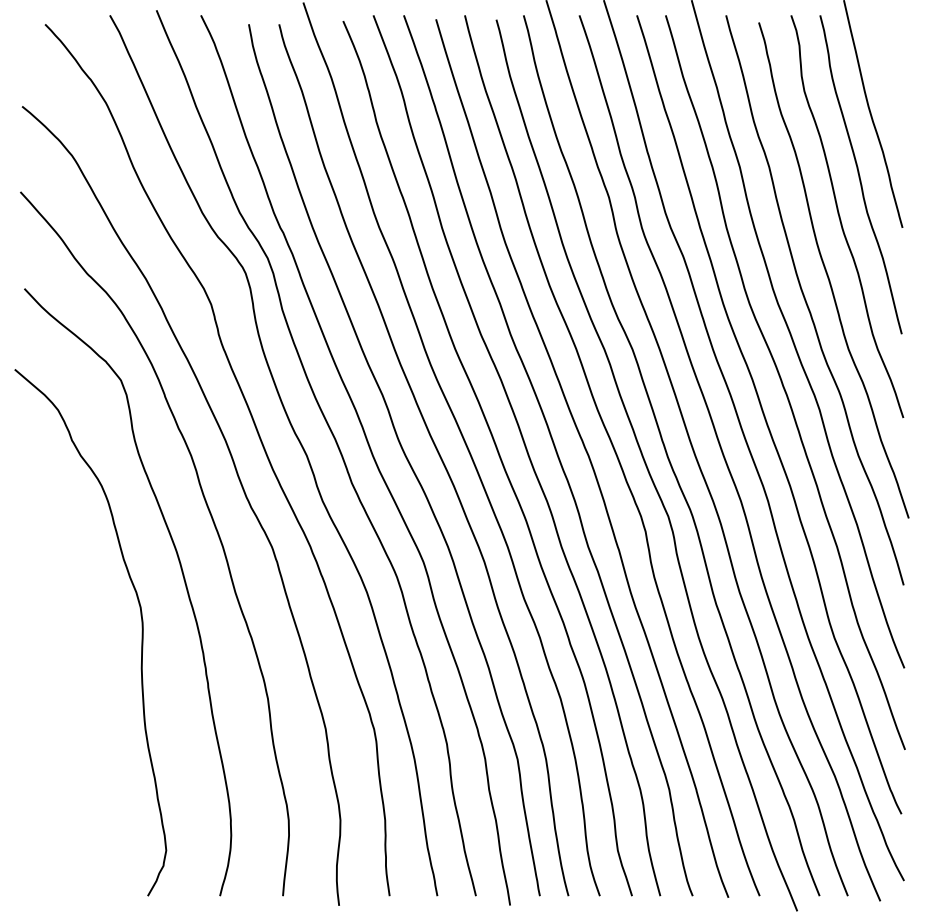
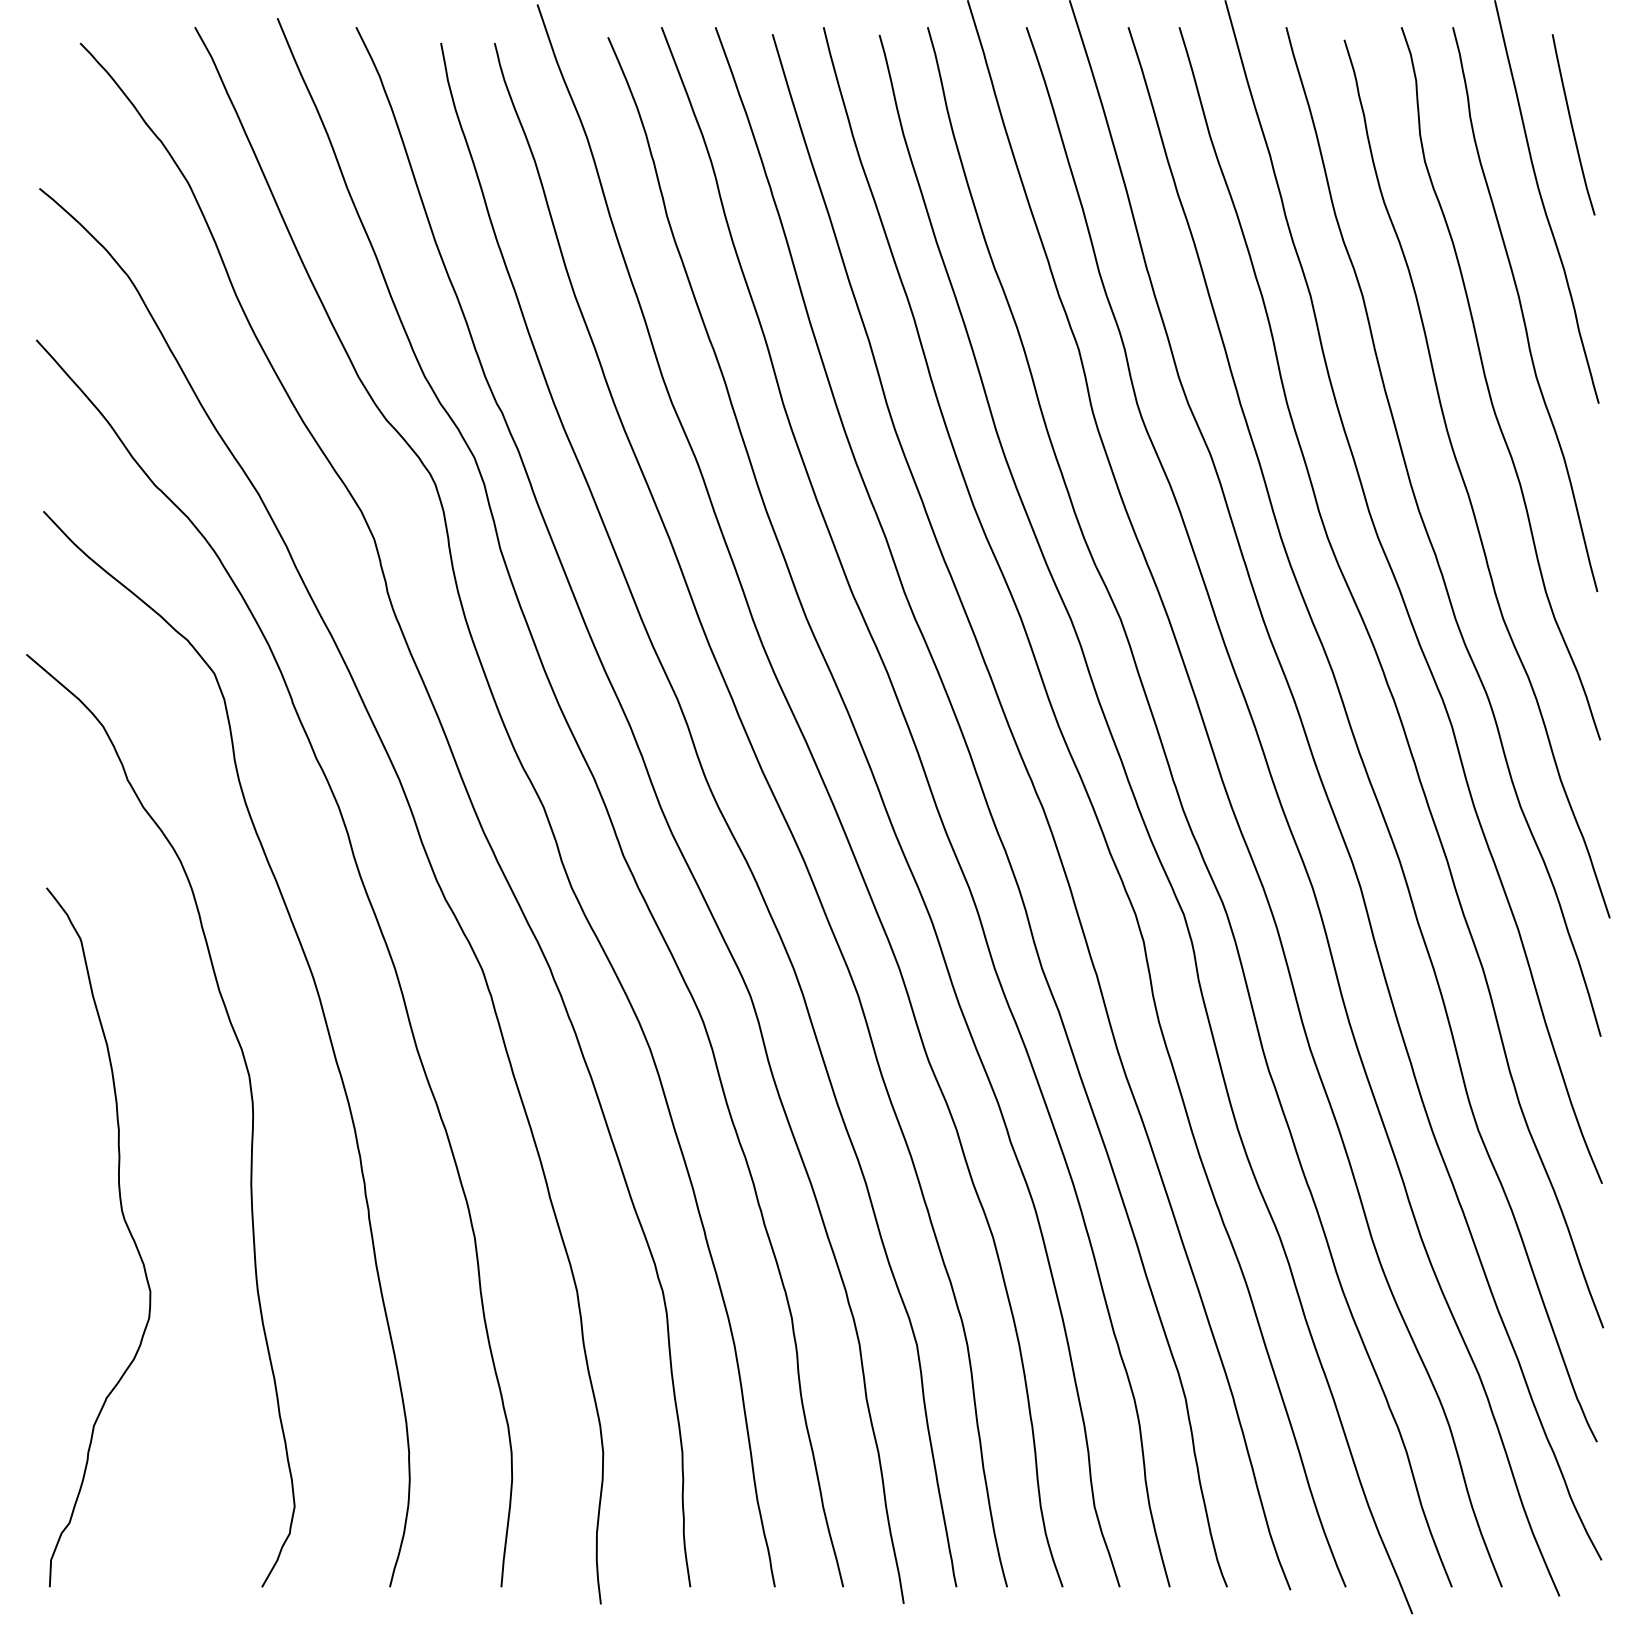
curve: (887, 70) -> (1572, 124), added
curve: (71, 694) -> (126, 1230), added

